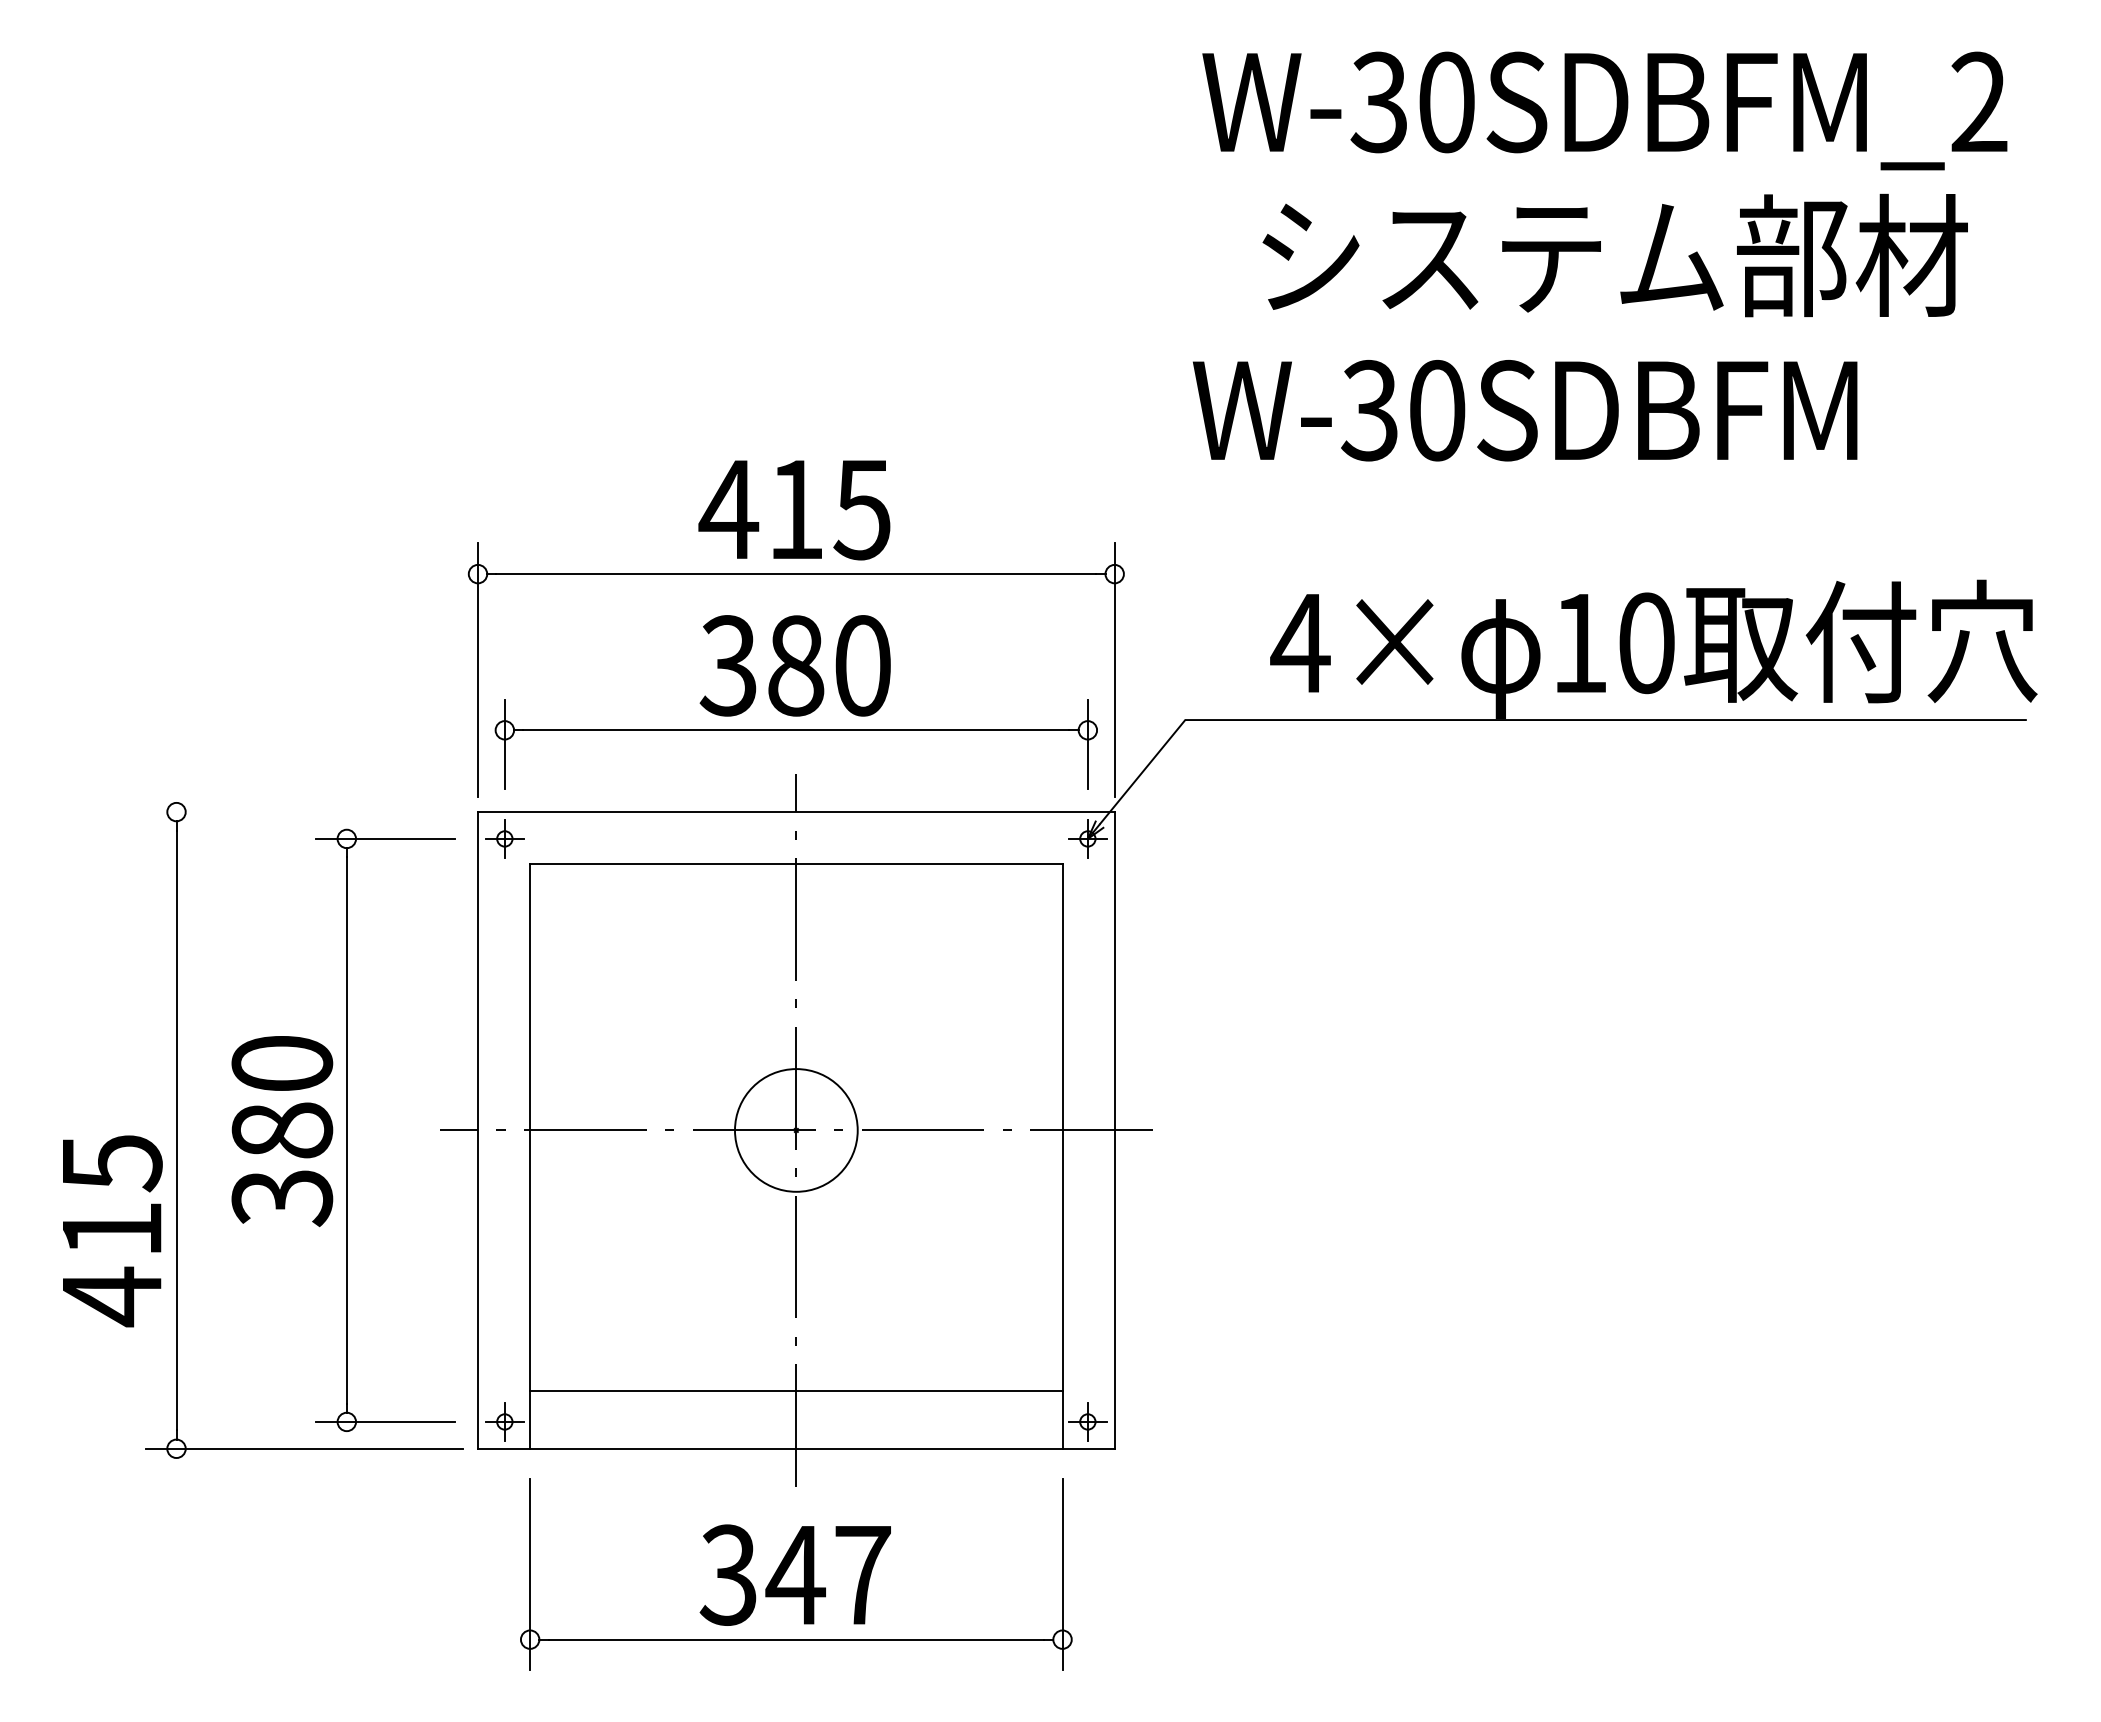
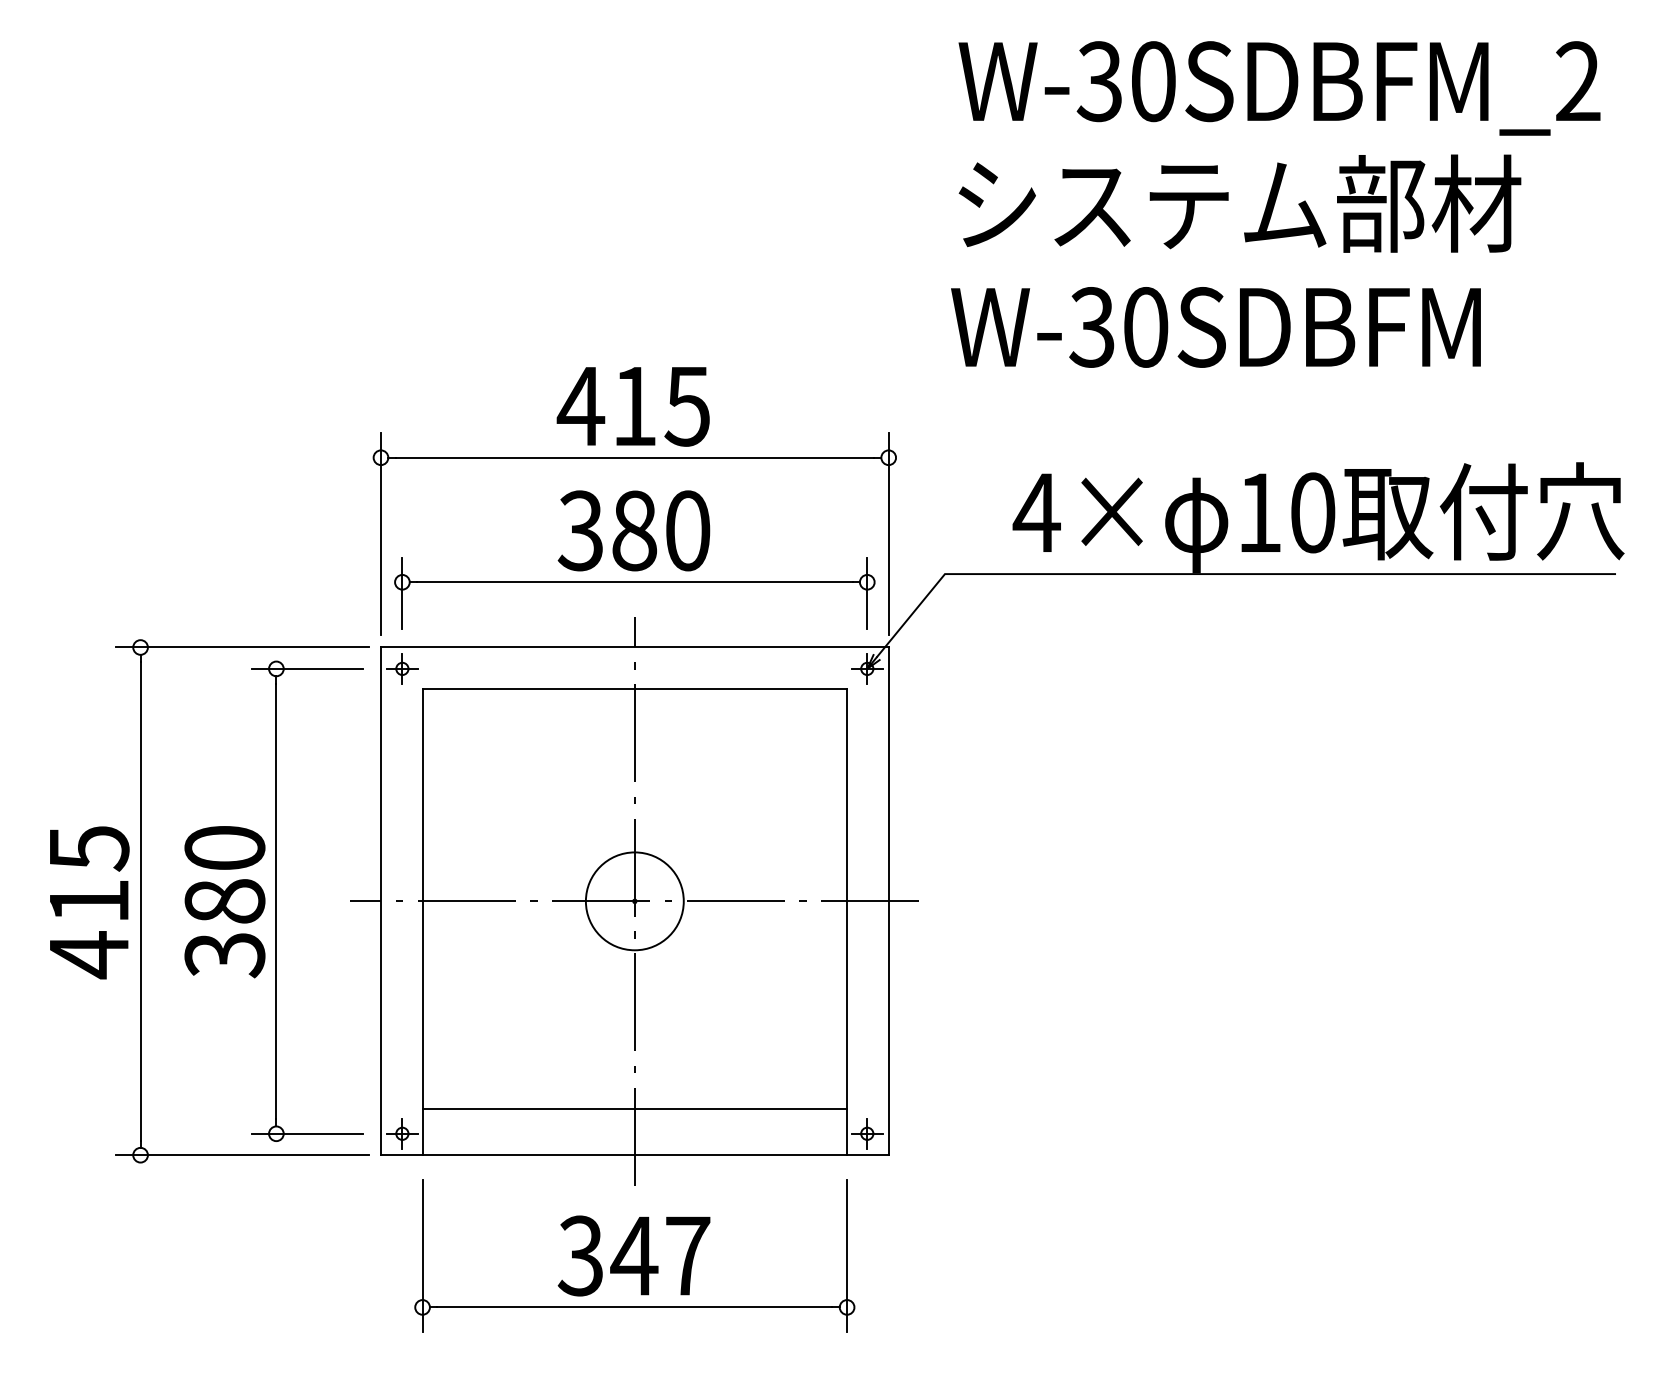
text: (1614, 255) -> (1239, 203), moved
line: (303, 812) -> (241, 647), added
text: (112, 1231) -> (89, 902), moved

